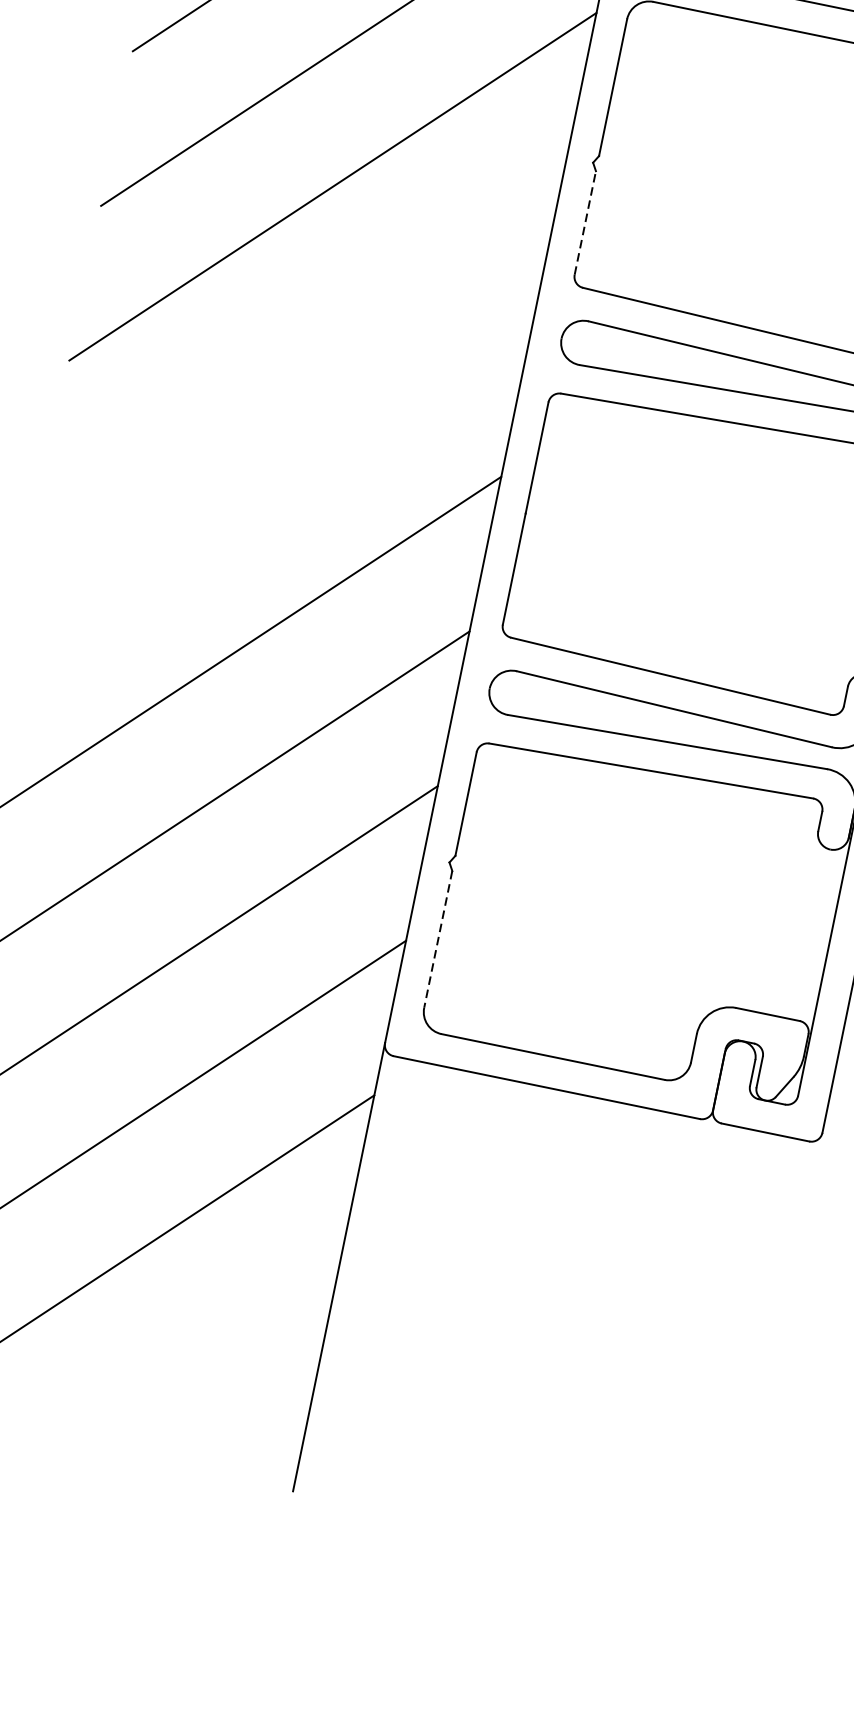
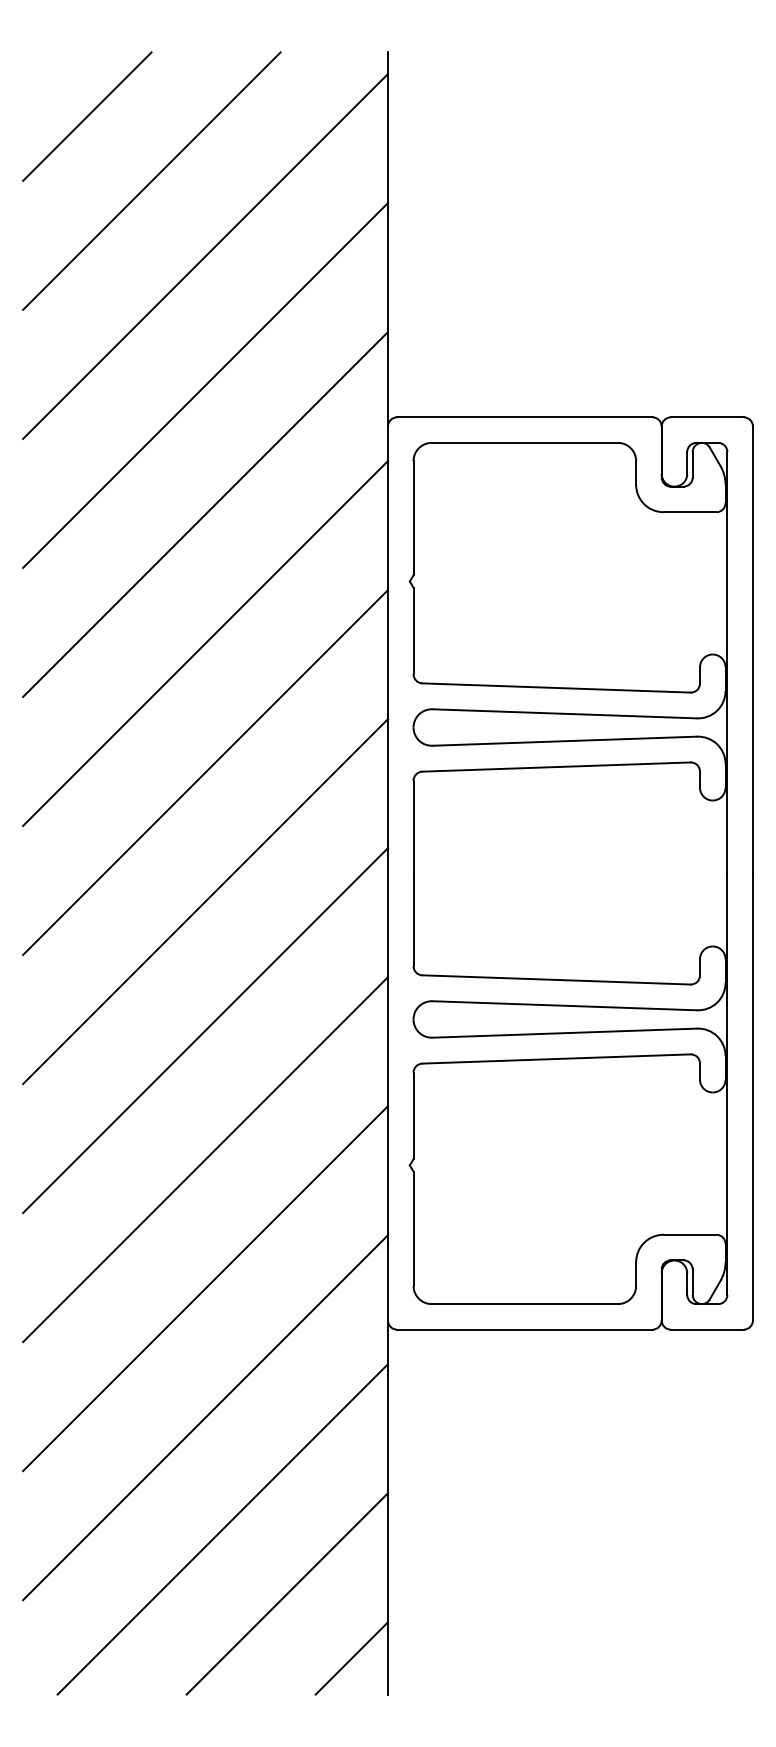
line: (585, 222) -> (413, 630), dashed -> solid
line: (301, 341) -> (205, 772), added
line: (269, 495) -> (205, 901), added
line: (438, 940) -> (413, 1229), dashed -> solid
line: (197, 1345) -> (287, 1593), added
line: (258, 1439) -> (351, 1658), added

